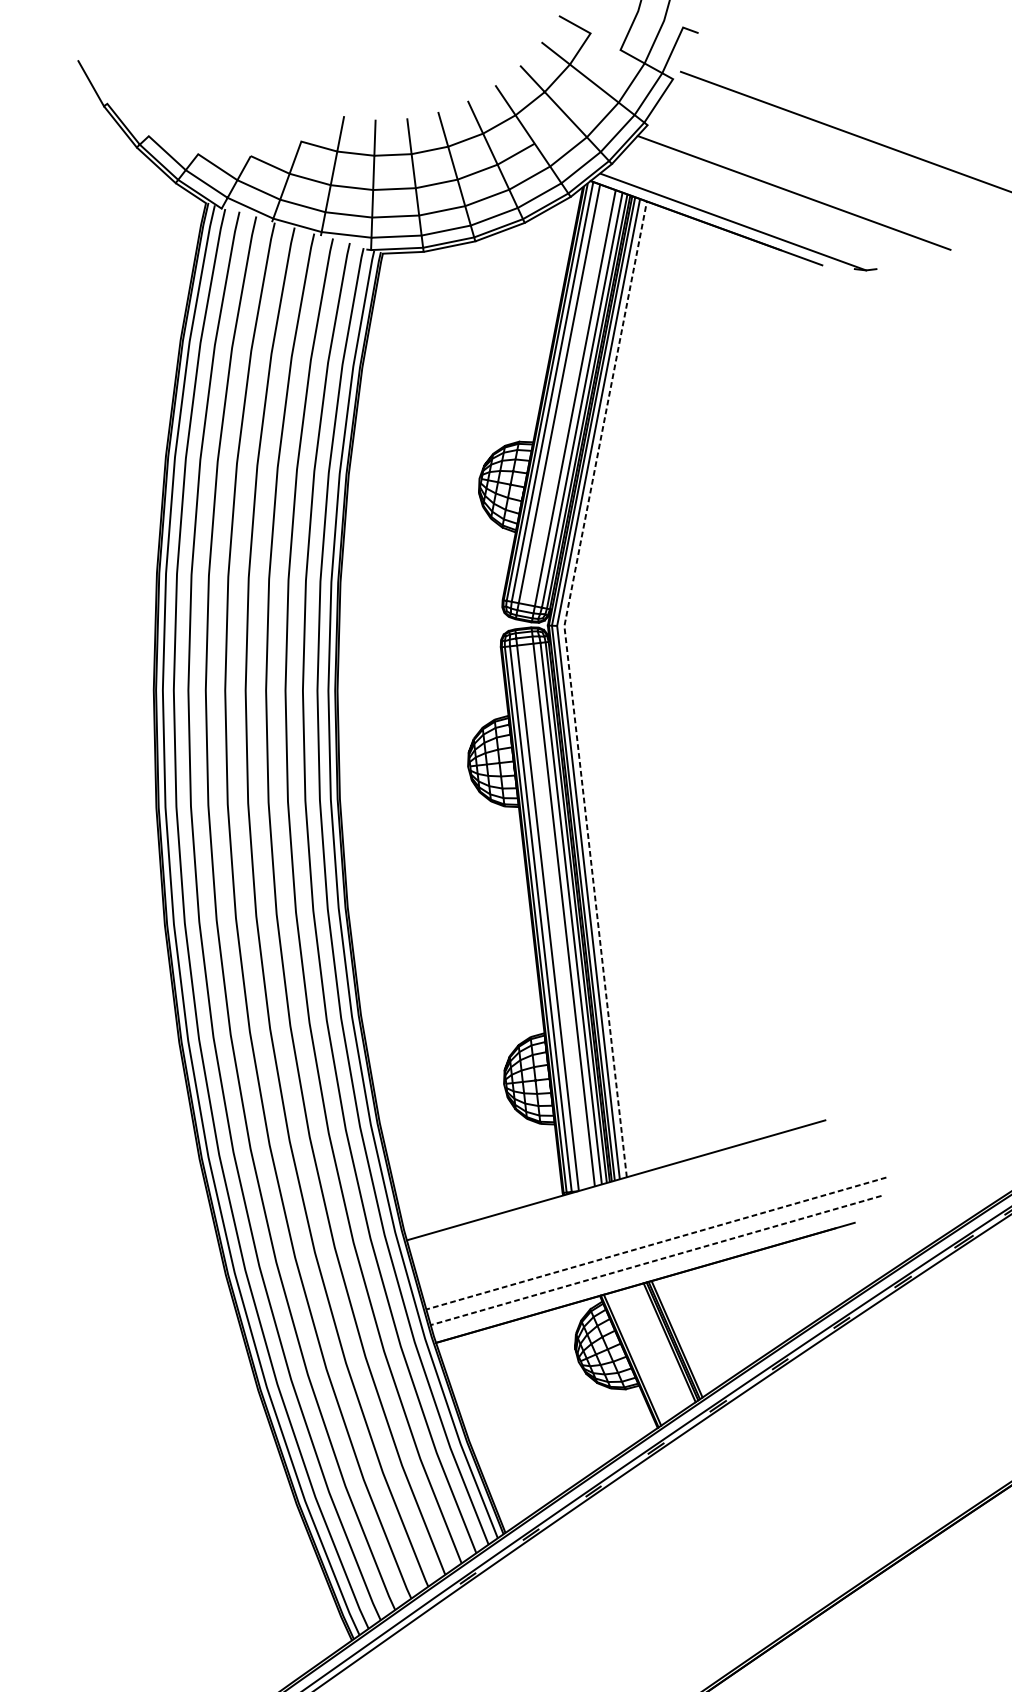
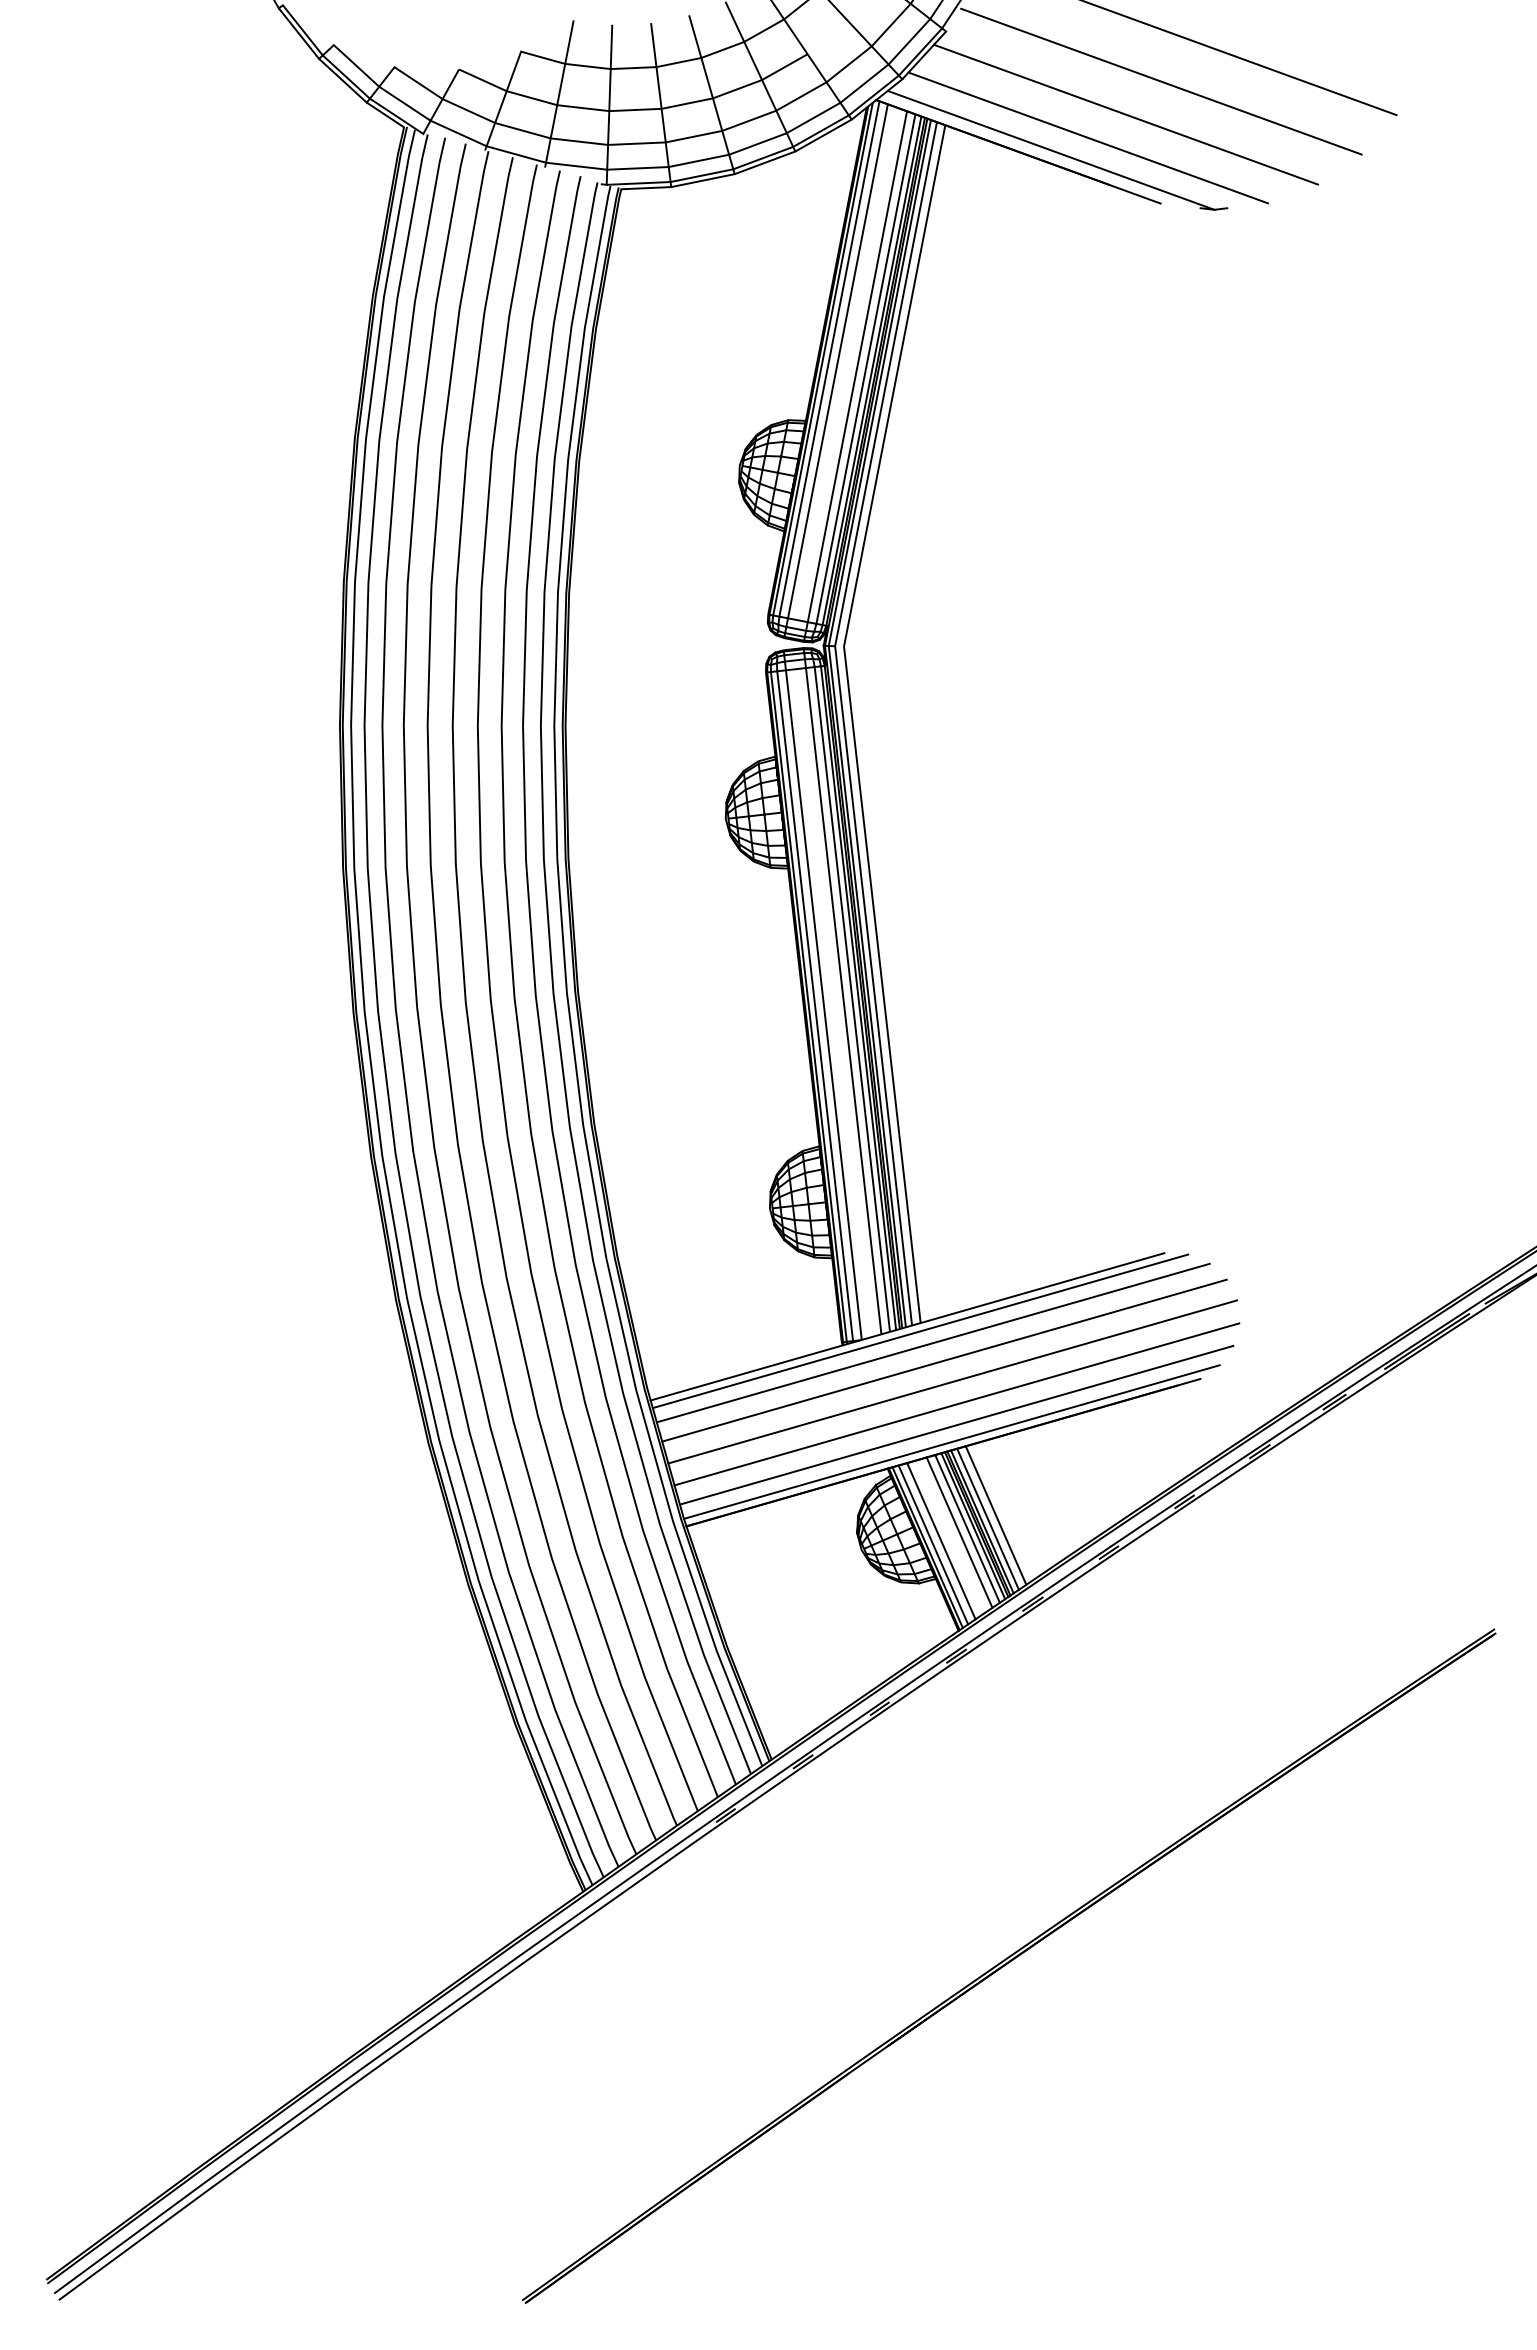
line: (823, 165) -> (1161, 81), added
line: (762, 211) -> (1087, 137), added
line: (571, 686) -> (852, 720), dashed -> solid
line: (626, 1184) -> (920, 1331), added
line: (636, 1193) -> (932, 1342), added
line: (646, 1207) -> (944, 1360), added
line: (652, 1224) -> (952, 1381), added
line: (656, 1243) -> (956, 1404), dashed -> solid
line: (656, 1260) -> (956, 1425), dashed -> solid
line: (651, 1273) -> (951, 1441), added
line: (687, 1334) -> (995, 1515), added
line: (681, 1336) -> (987, 1518), added
line: (664, 1344) -> (967, 1528), added
line: (658, 1347) -> (959, 1532), added
line: (643, 1355) -> (941, 1541), added
line: (637, 1357) -> (933, 1544), added

